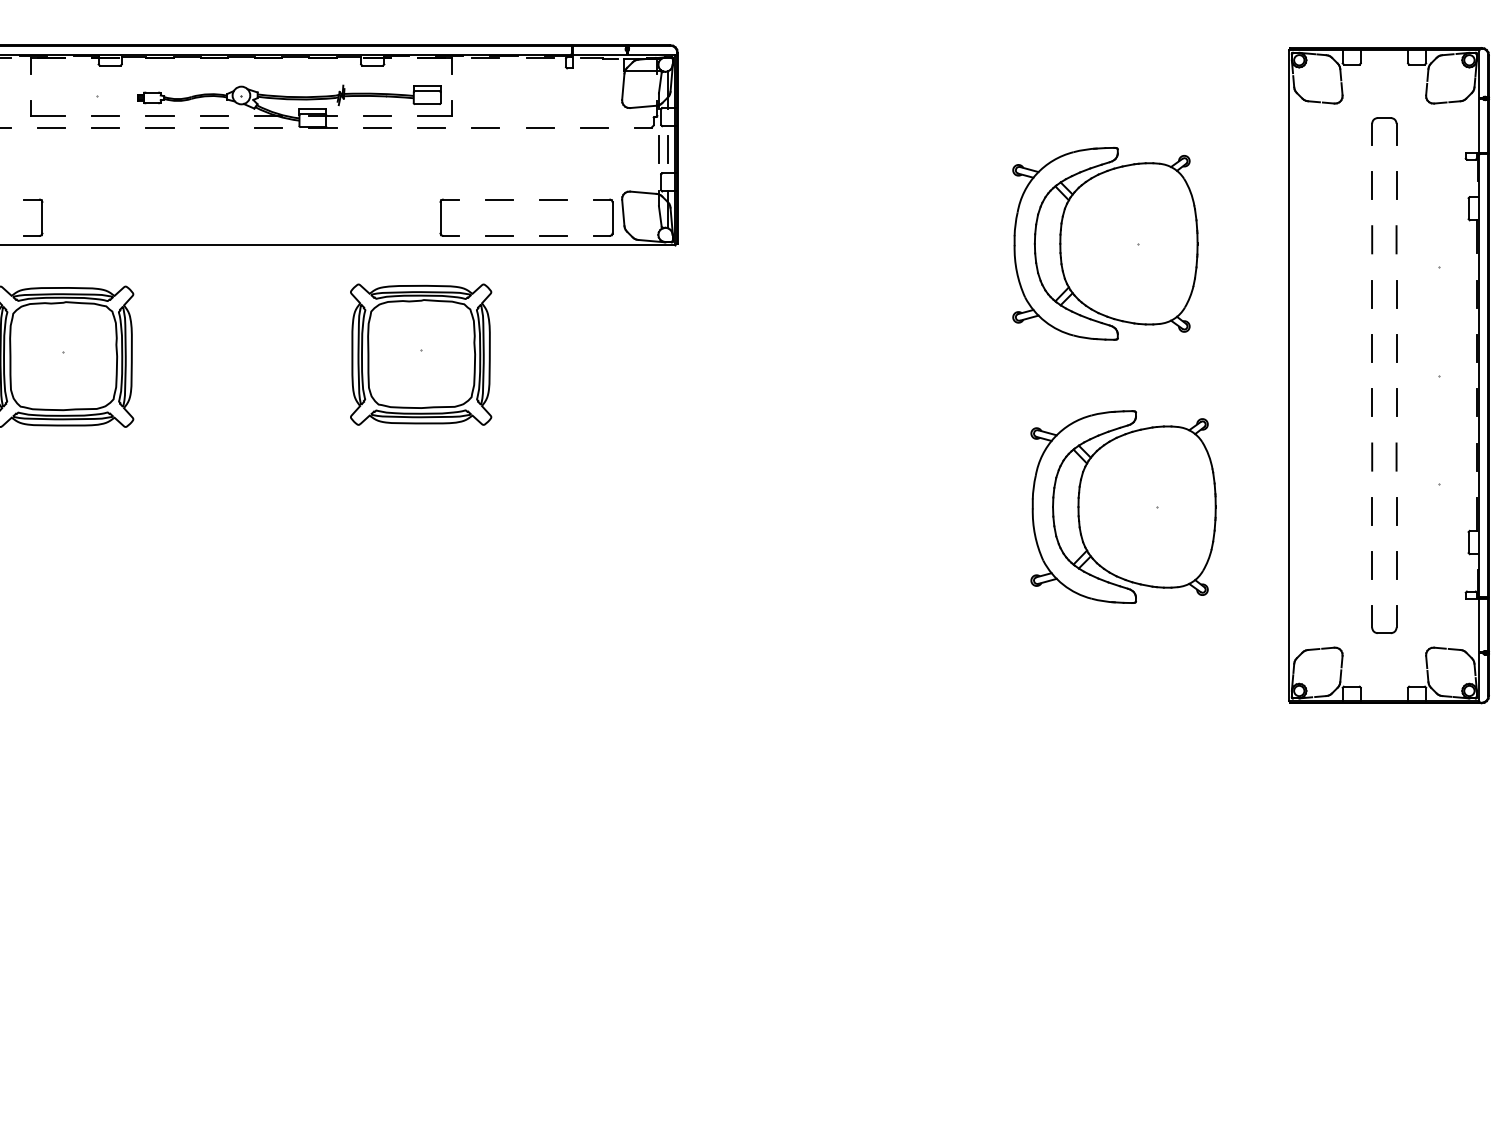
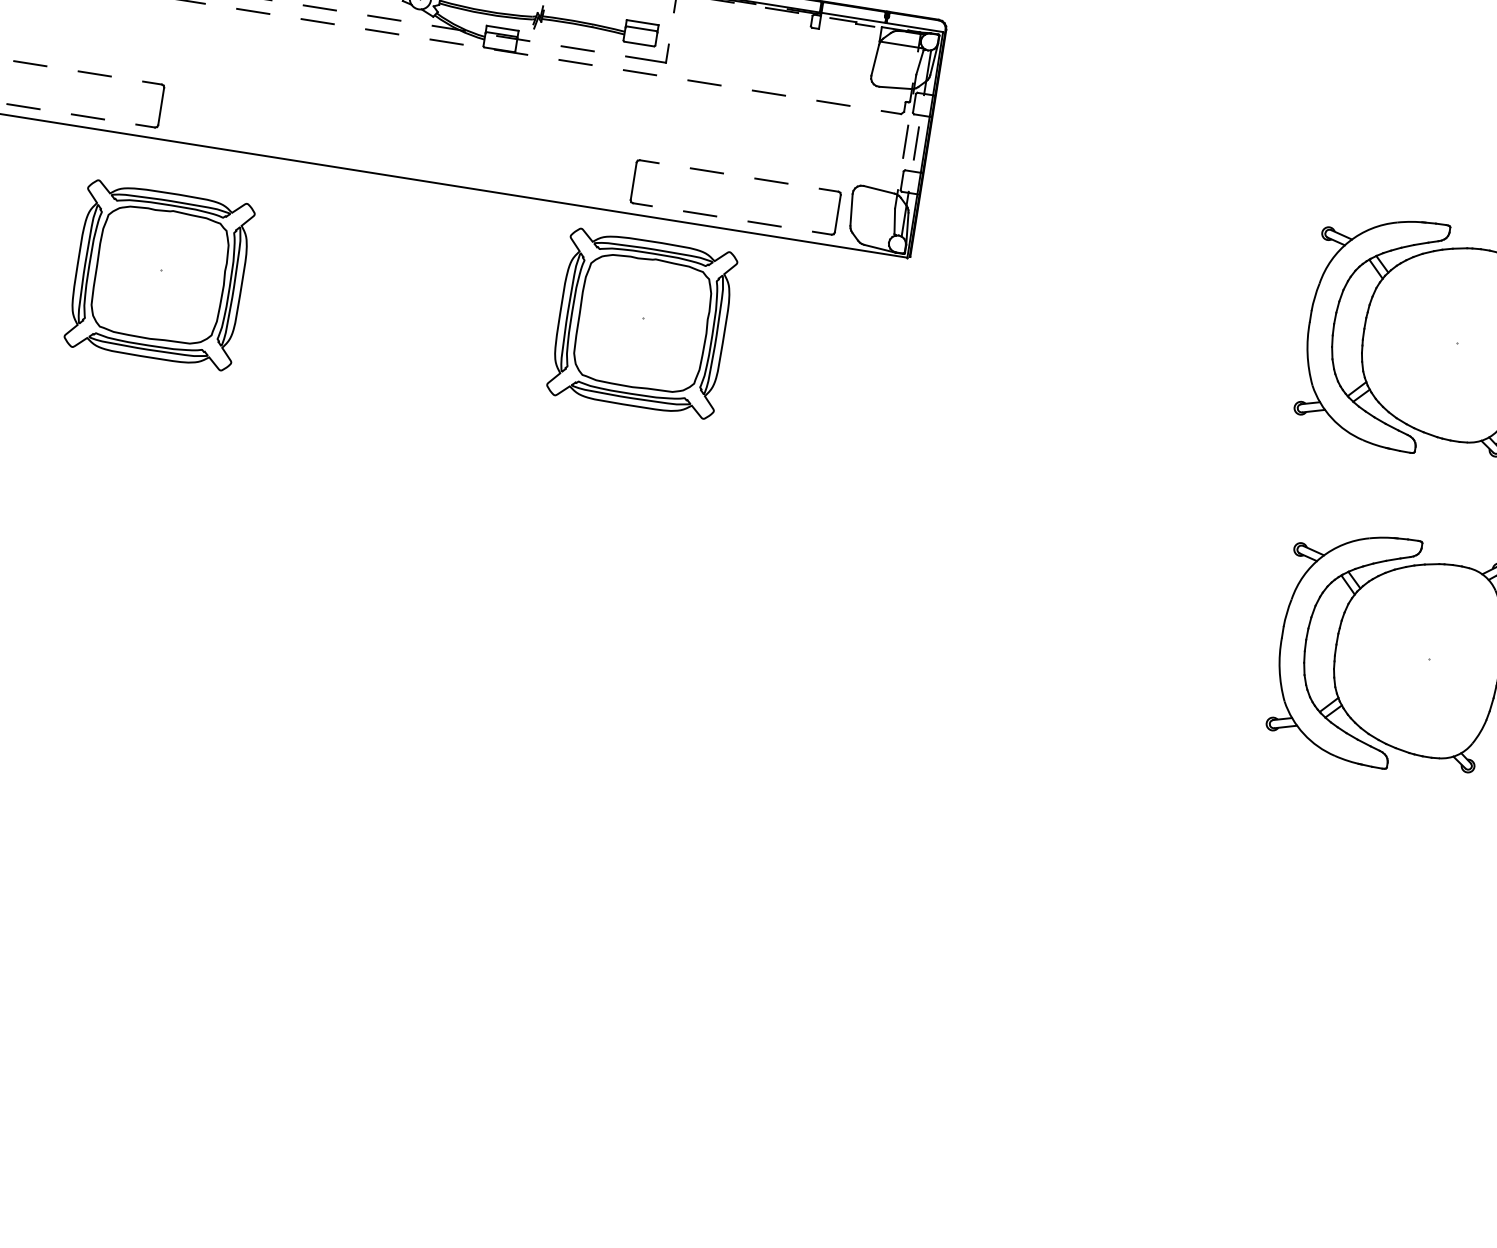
part: (421, 354) -> (642, 323), moved

